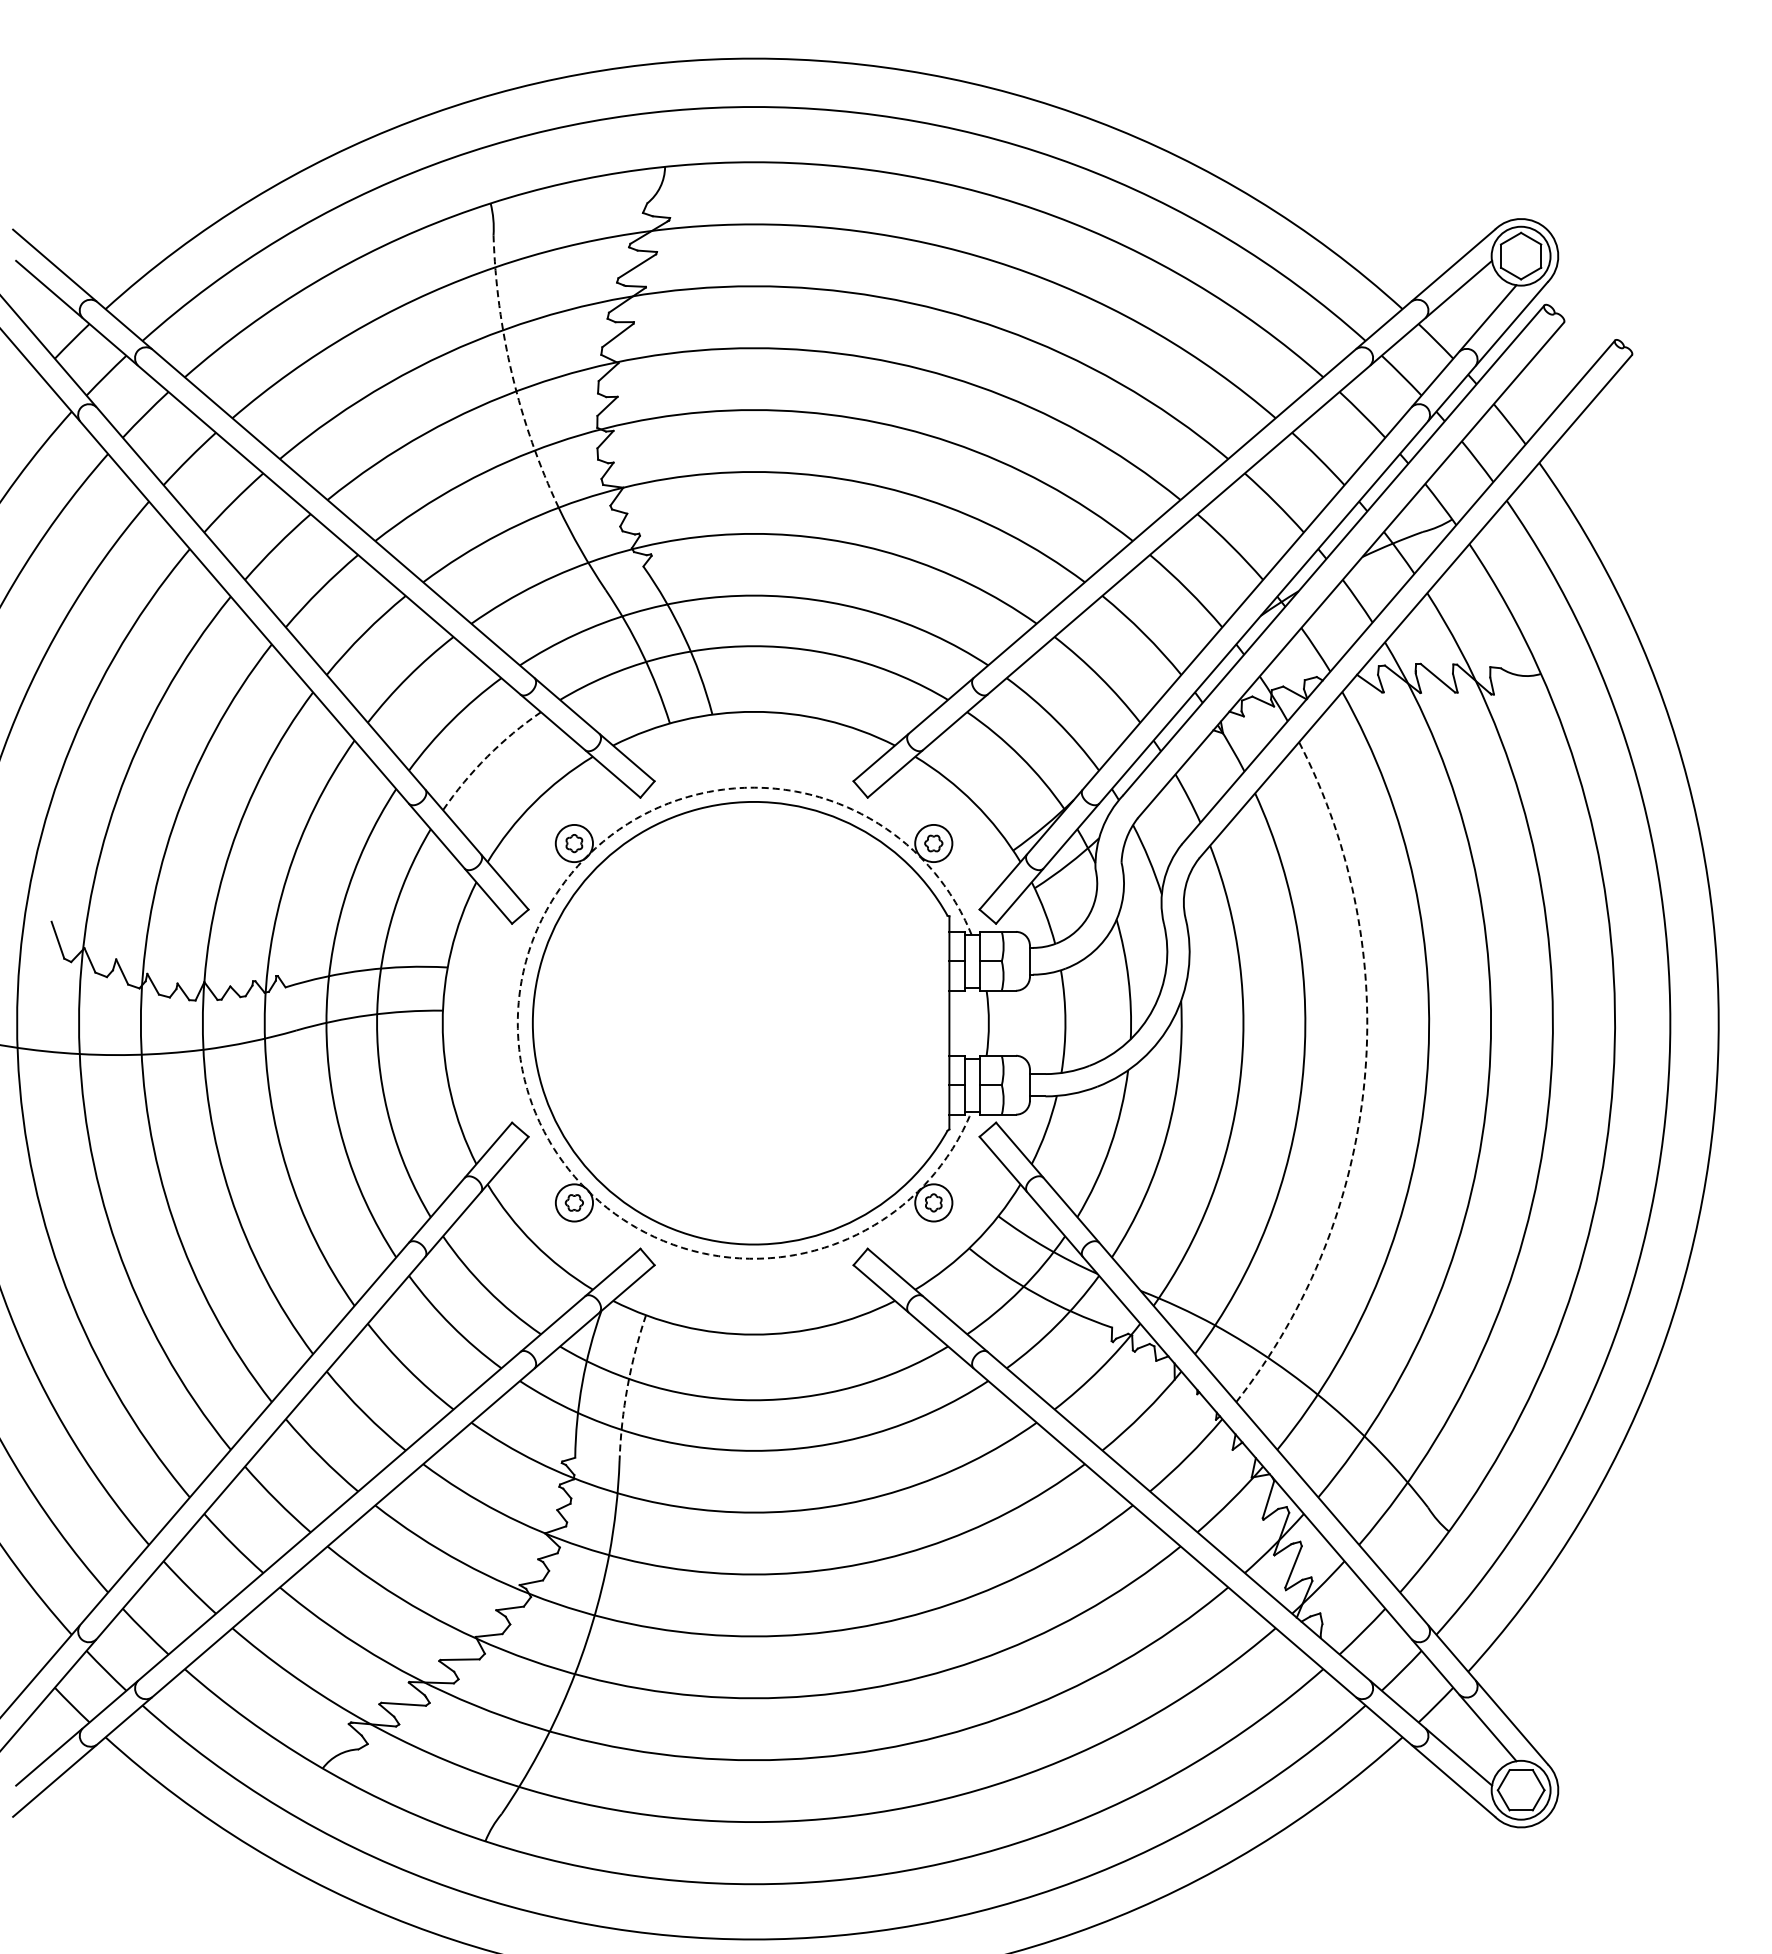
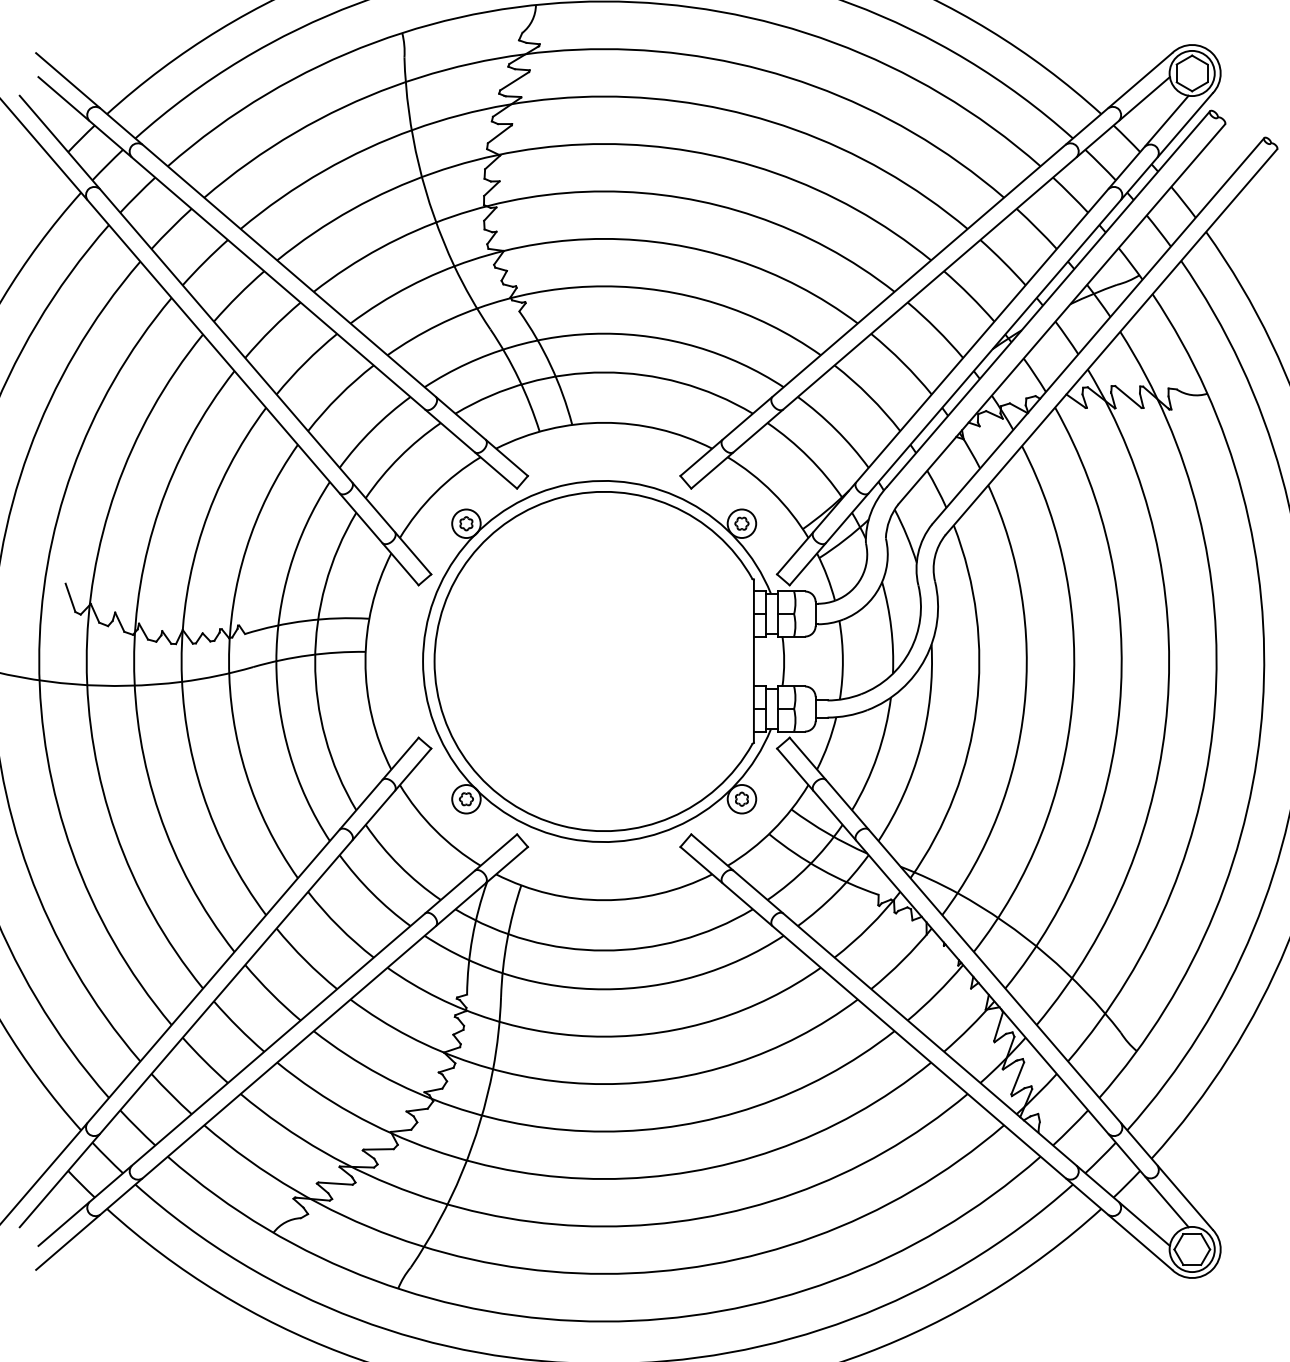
arc: (512, 374) -> (418, 164), dashed -> solid
arc: (487, 756) -> (399, 457), dashed -> solid
arc: (517, 1023) -> (422, 661), dashed -> solid
arc: (1364, 1081) -> (1072, 706), dashed -> solid
arc: (627, 1387) -> (507, 940), dashed -> solid

